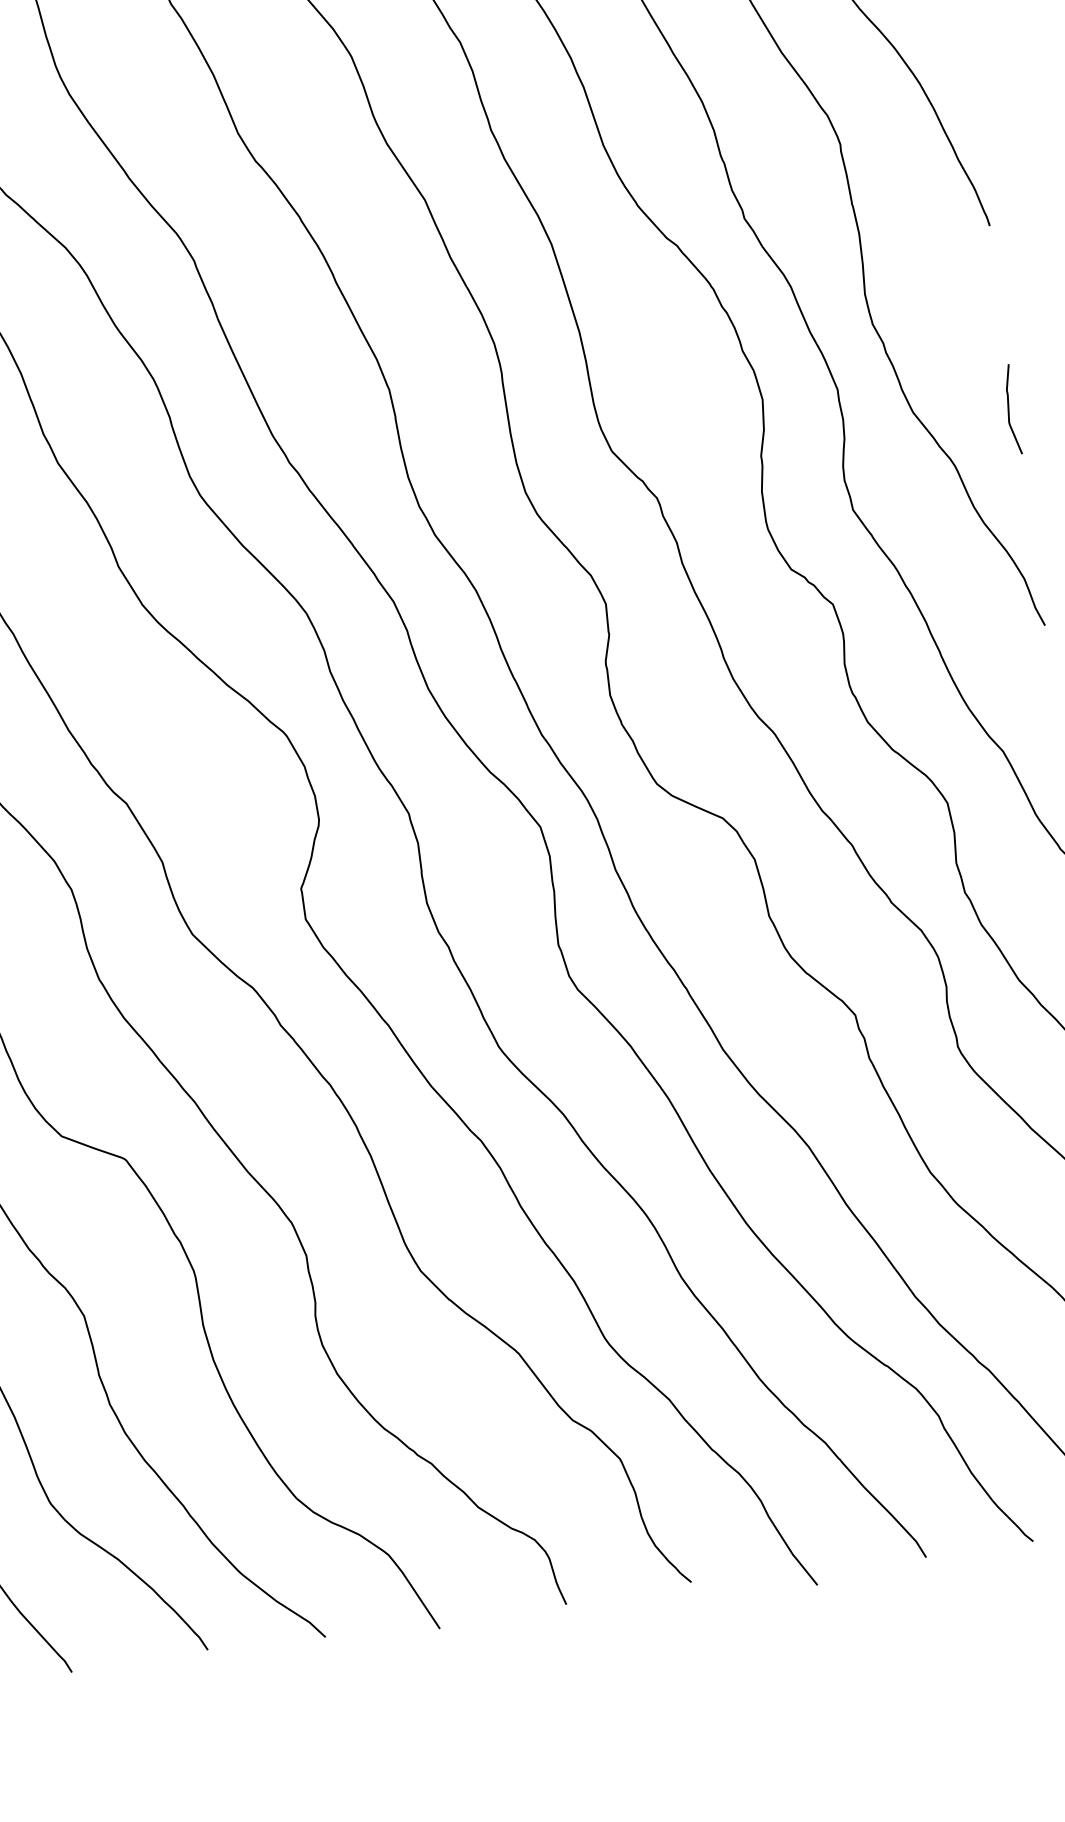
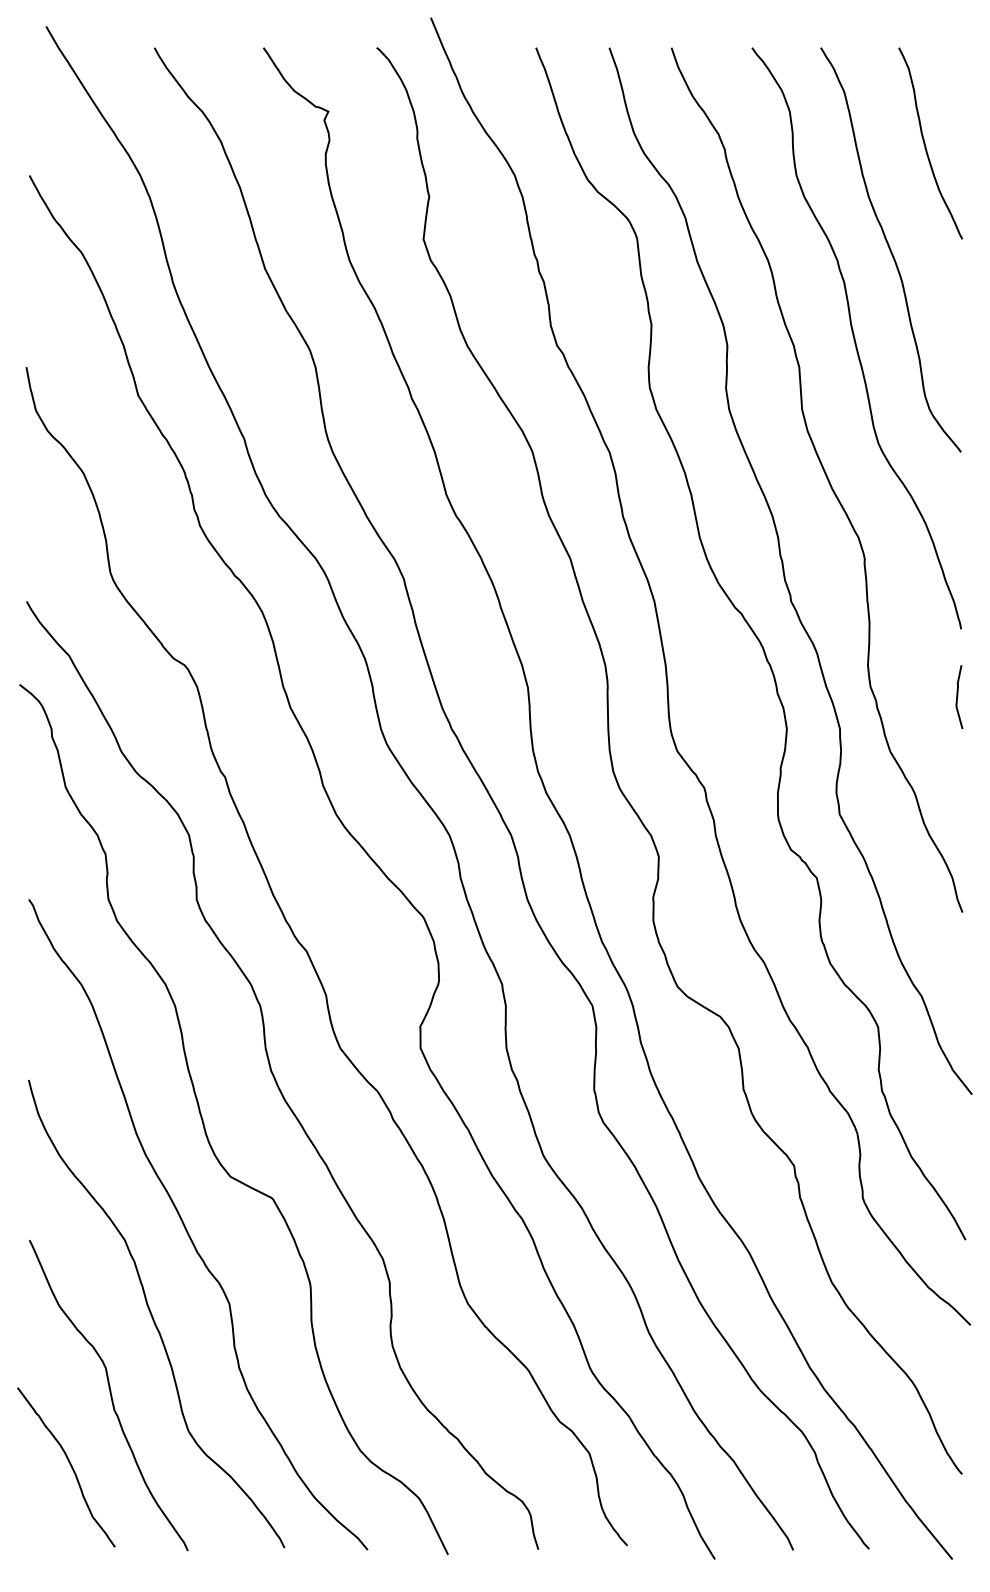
curve: (1010, 408) -> (958, 696), moved

